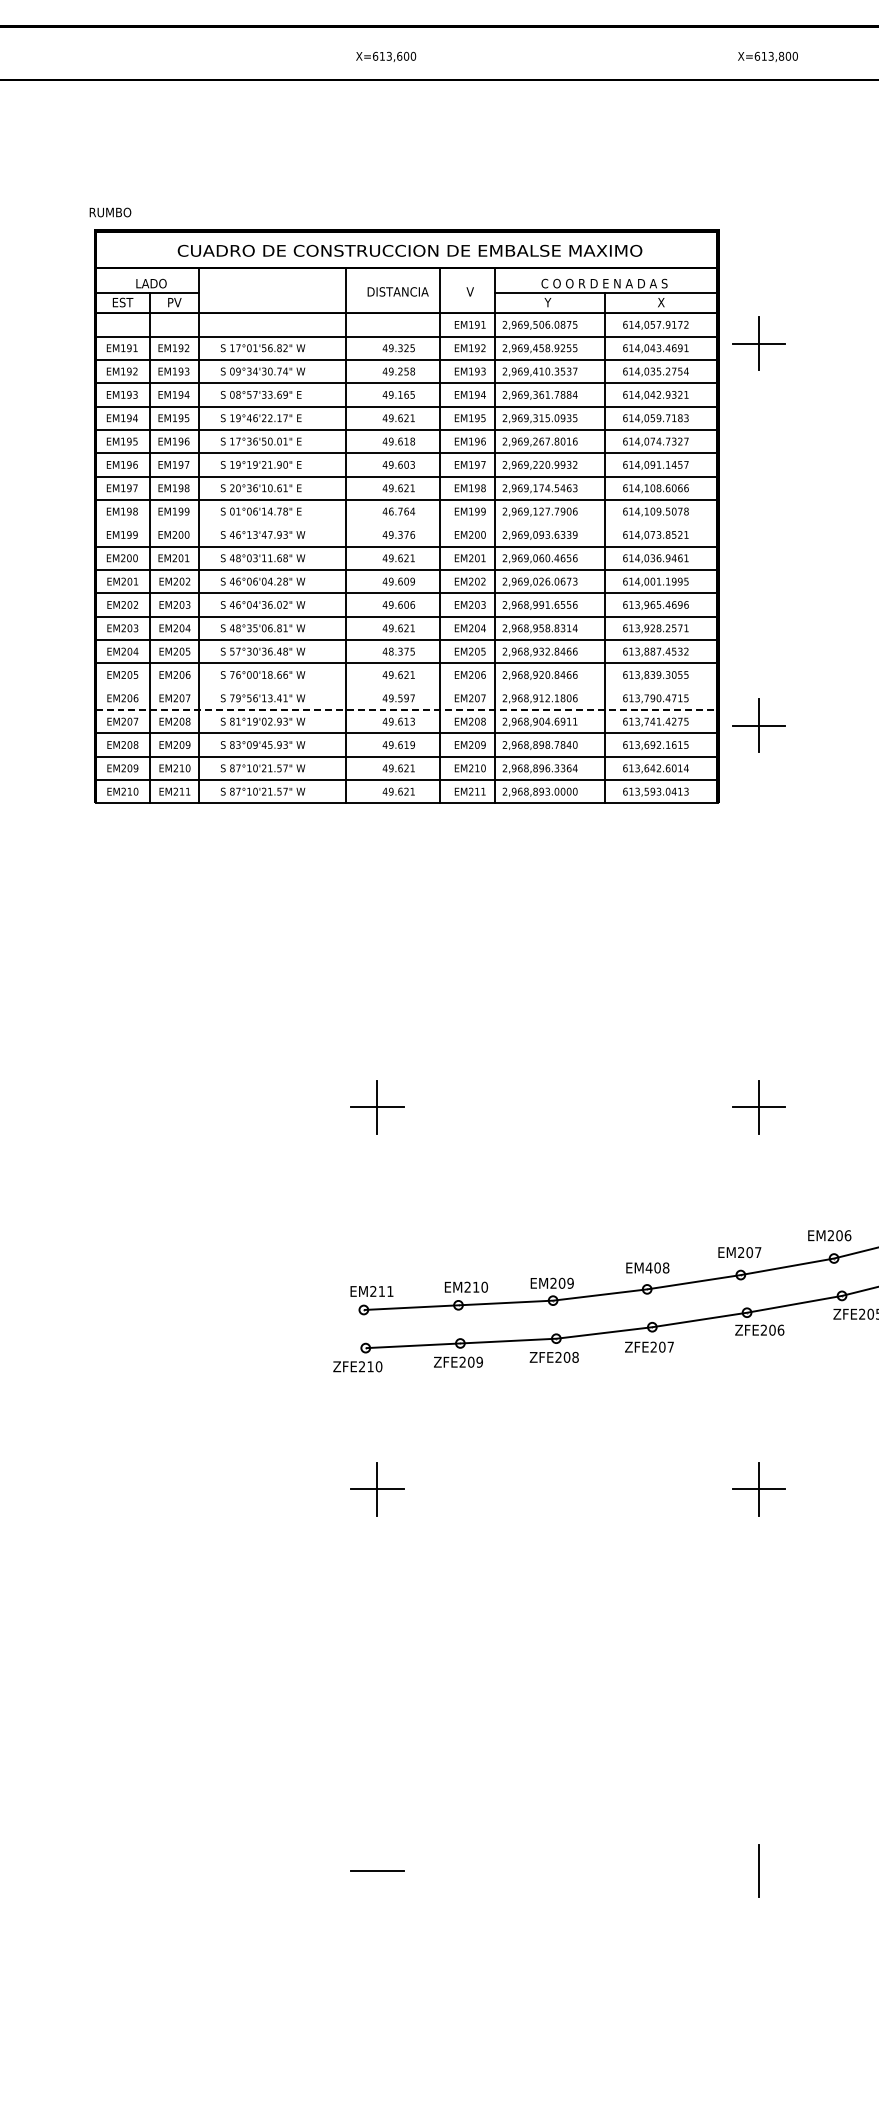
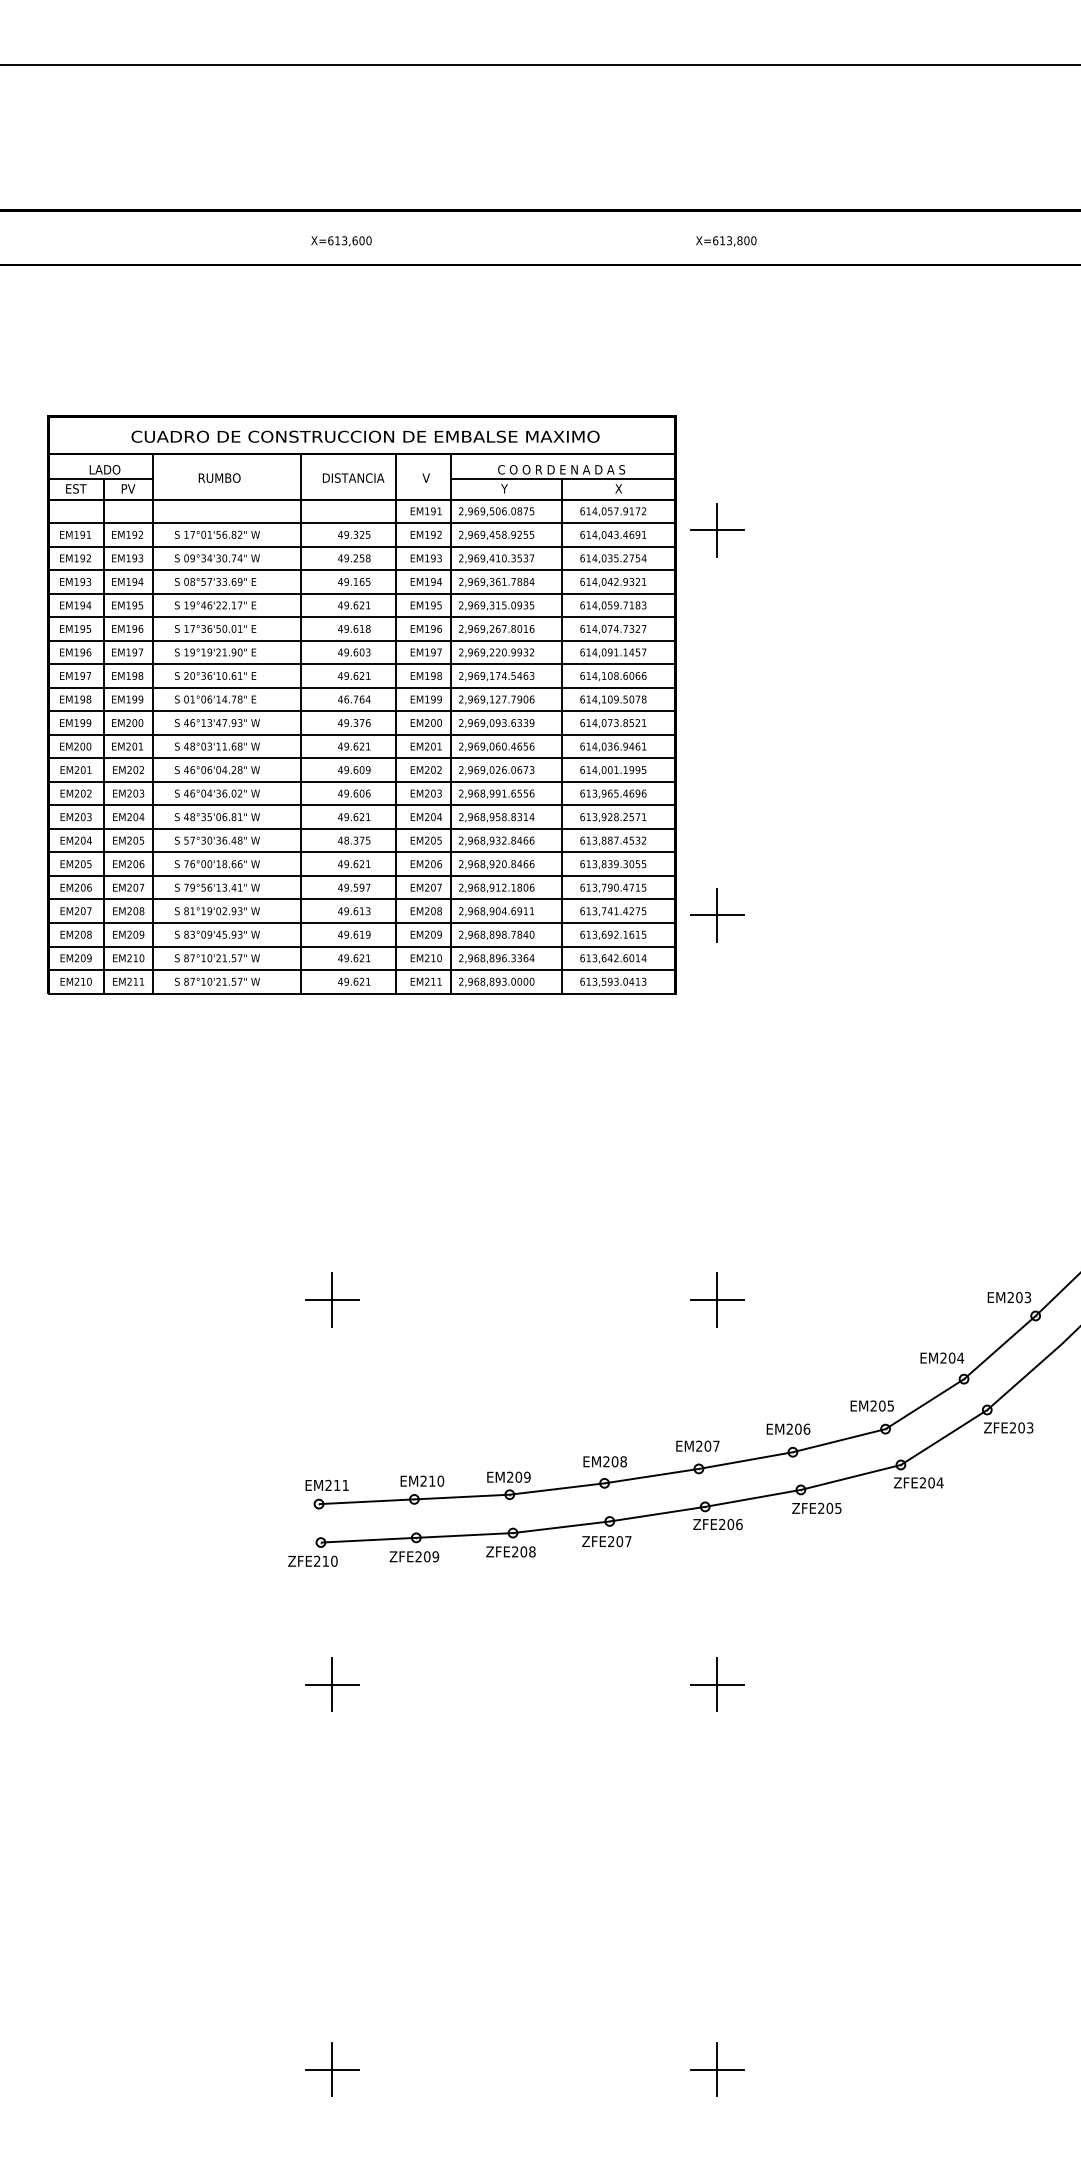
text: (110, 211) -> (219, 477), moved
line: (405, 523) -> (361, 711), added
line: (405, 686) -> (361, 875), added
line: (406, 710) -> (362, 899), dashed -> solid
text: (649, 1267) -> (606, 1461), EM408 -> EM208
line: (377, 1871) -> (332, 2069), added
line: (758, 1871) -> (716, 2069), added

